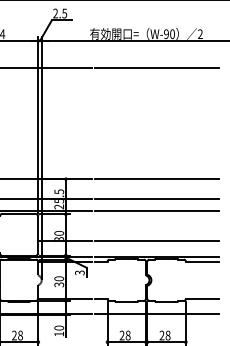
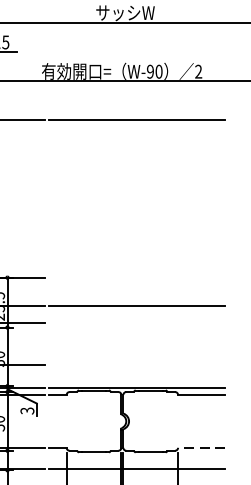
line: (156, 179) -> (136, 278), removed
line: (156, 211) -> (136, 323), removed
line: (156, 240) -> (136, 364), removed
line: (202, 298) -> (201, 447), solid -> dashed

